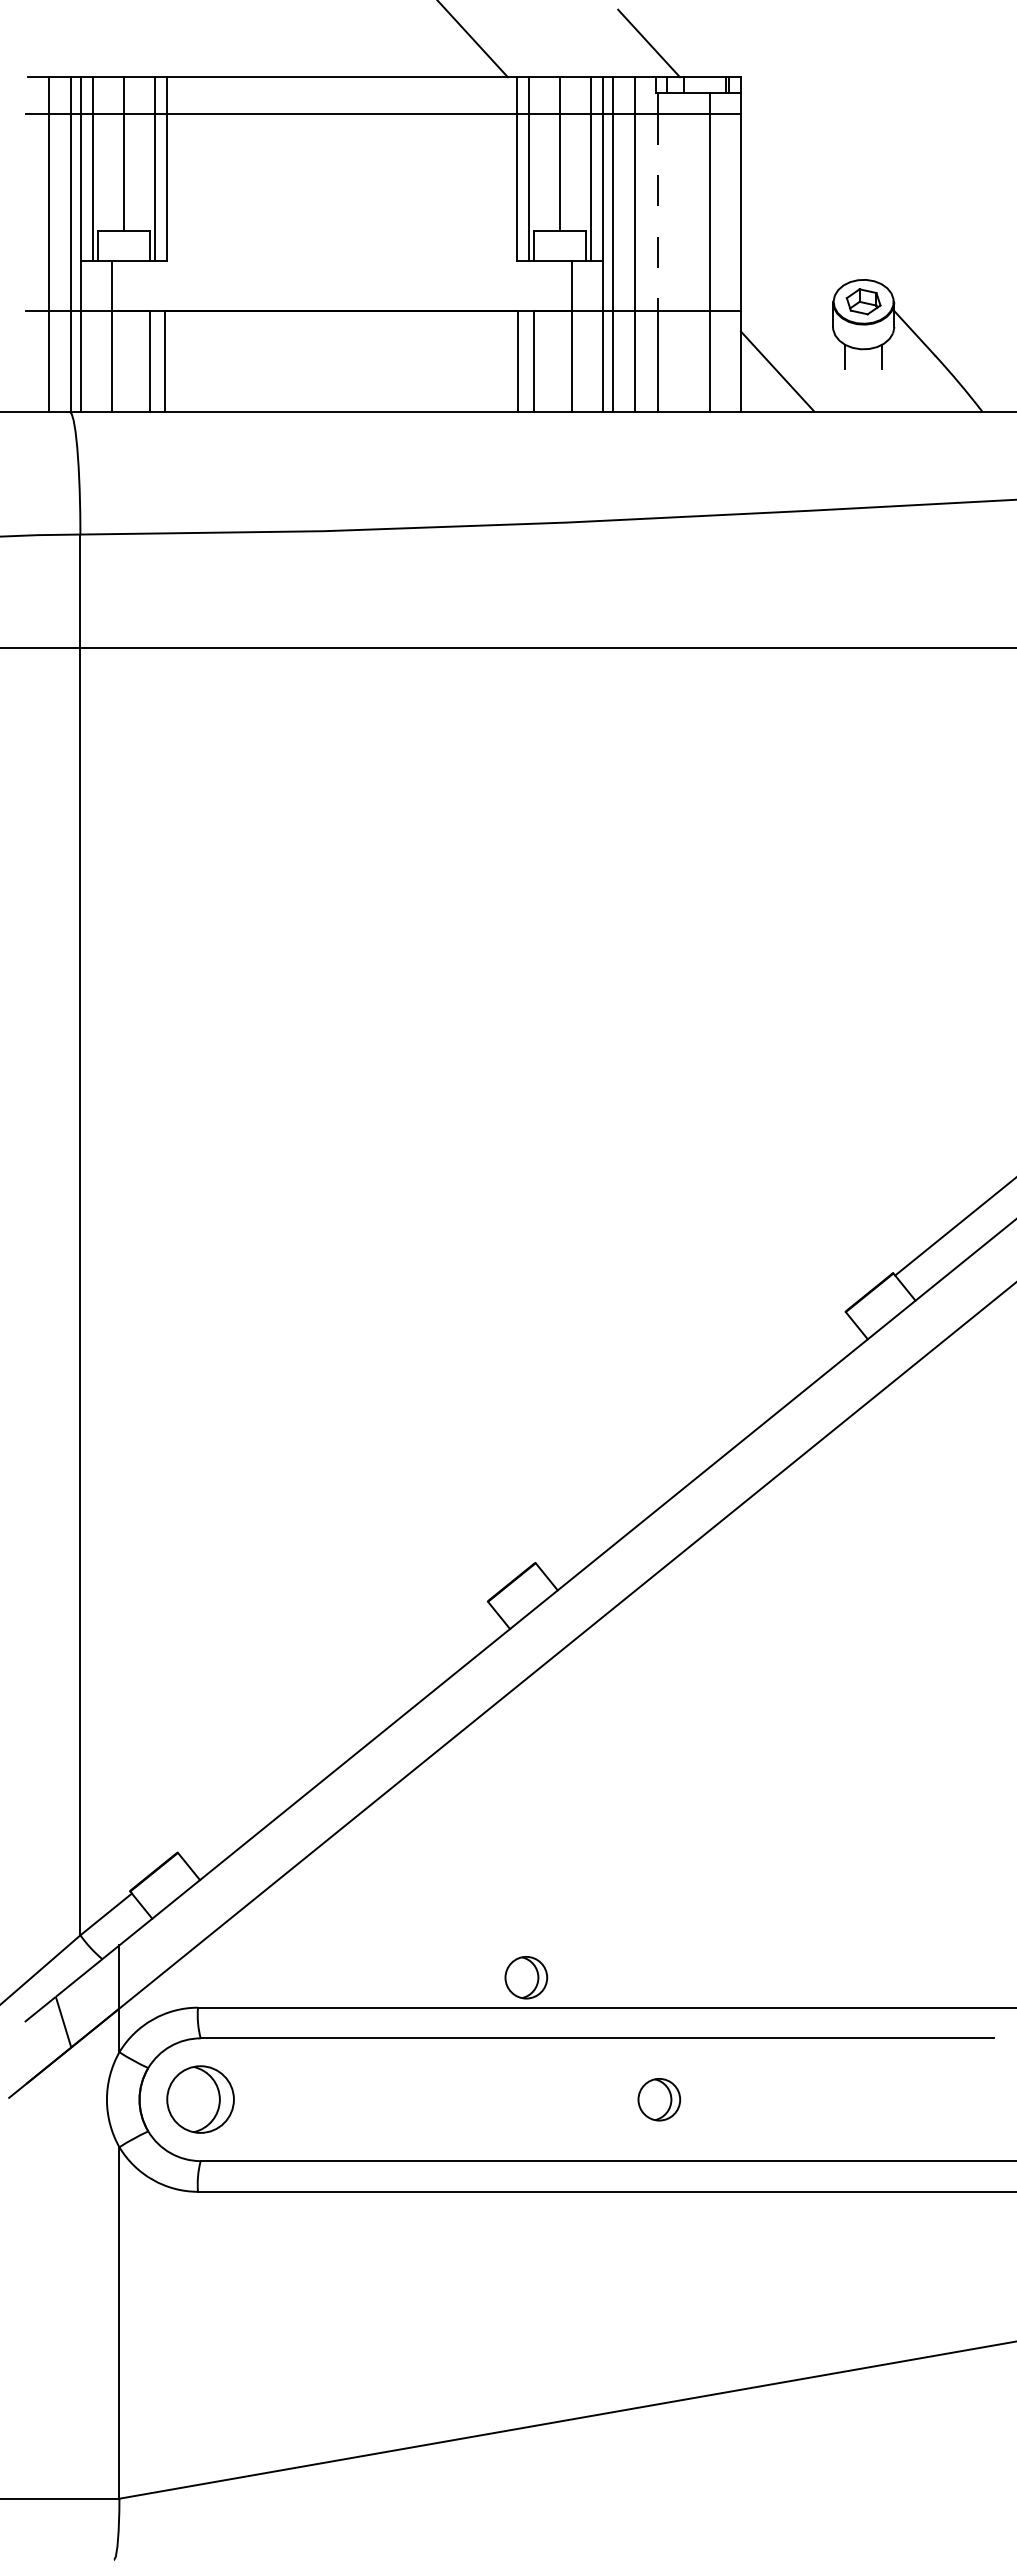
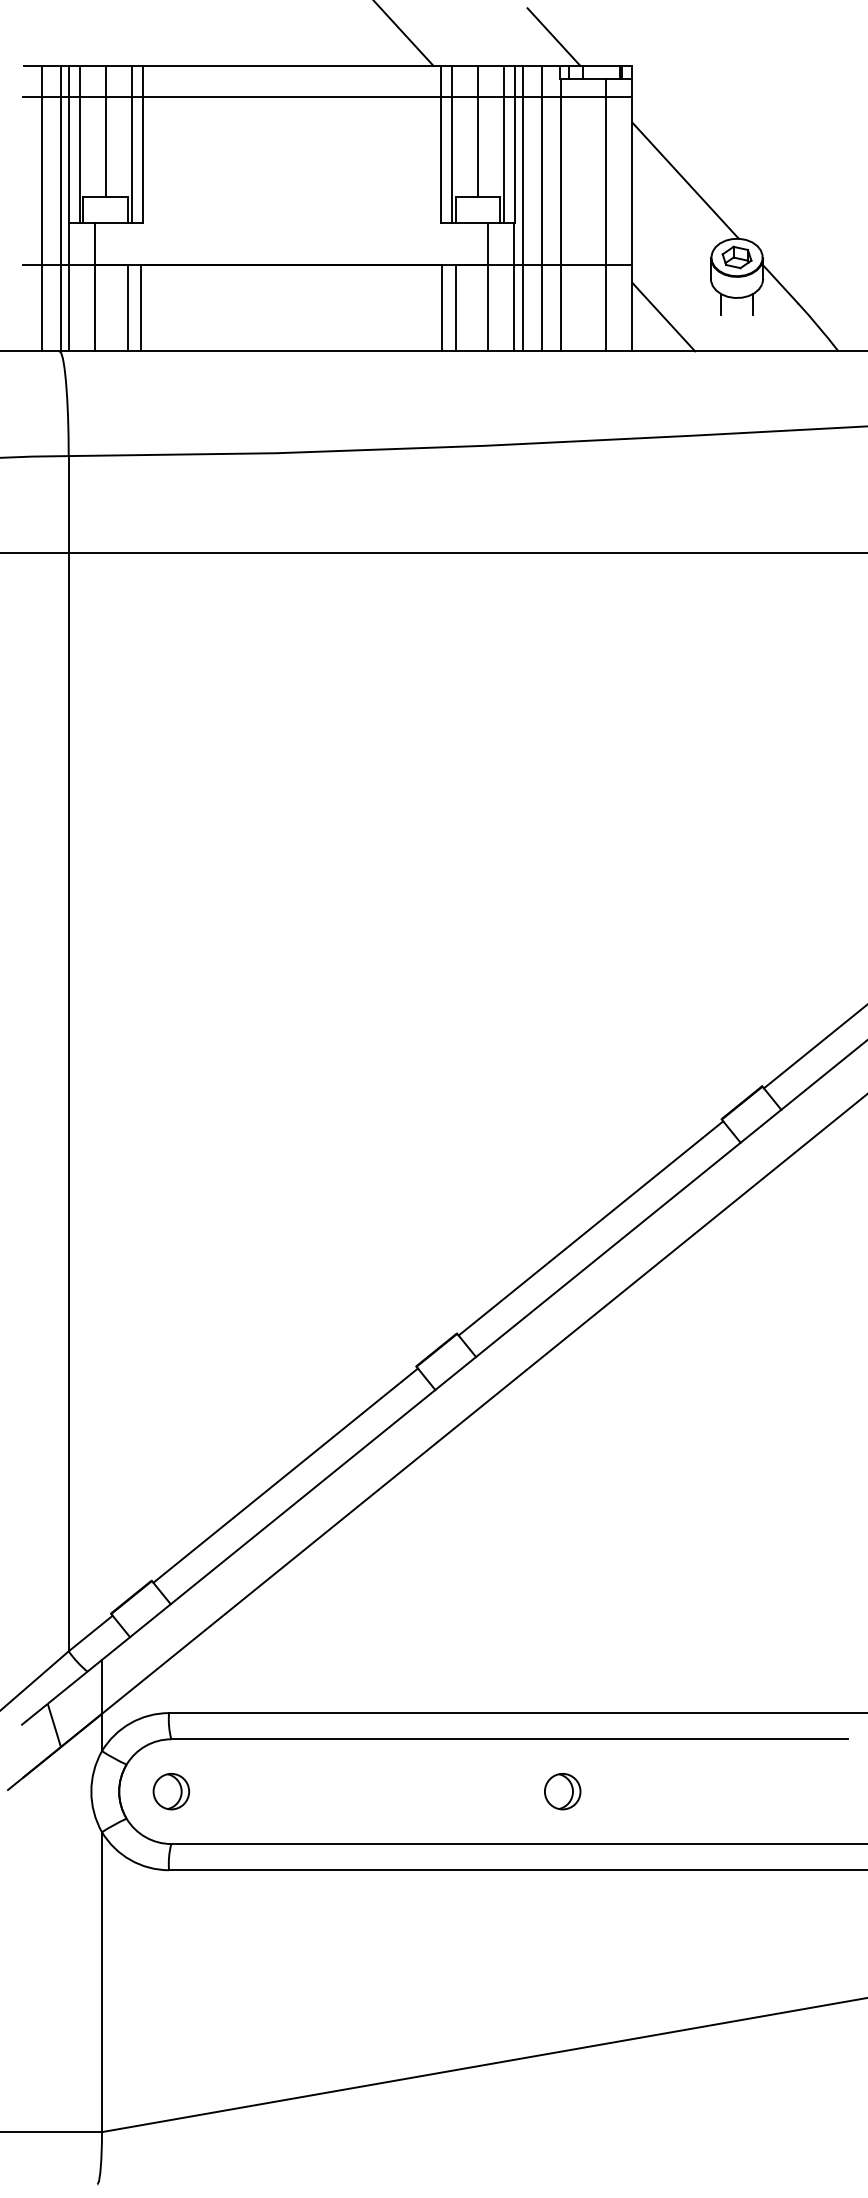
line: (802, 211) -> (684, 180), added
line: (657, 212) -> (561, 181), dashed -> solid
line: (692, 1439) -> (591, 1228), added
line: (334, 1728) -> (285, 1474), added
part: (526, 1977) -> (449, 1687), removed
part: (200, 2099) -> (171, 1791), size x0.62

